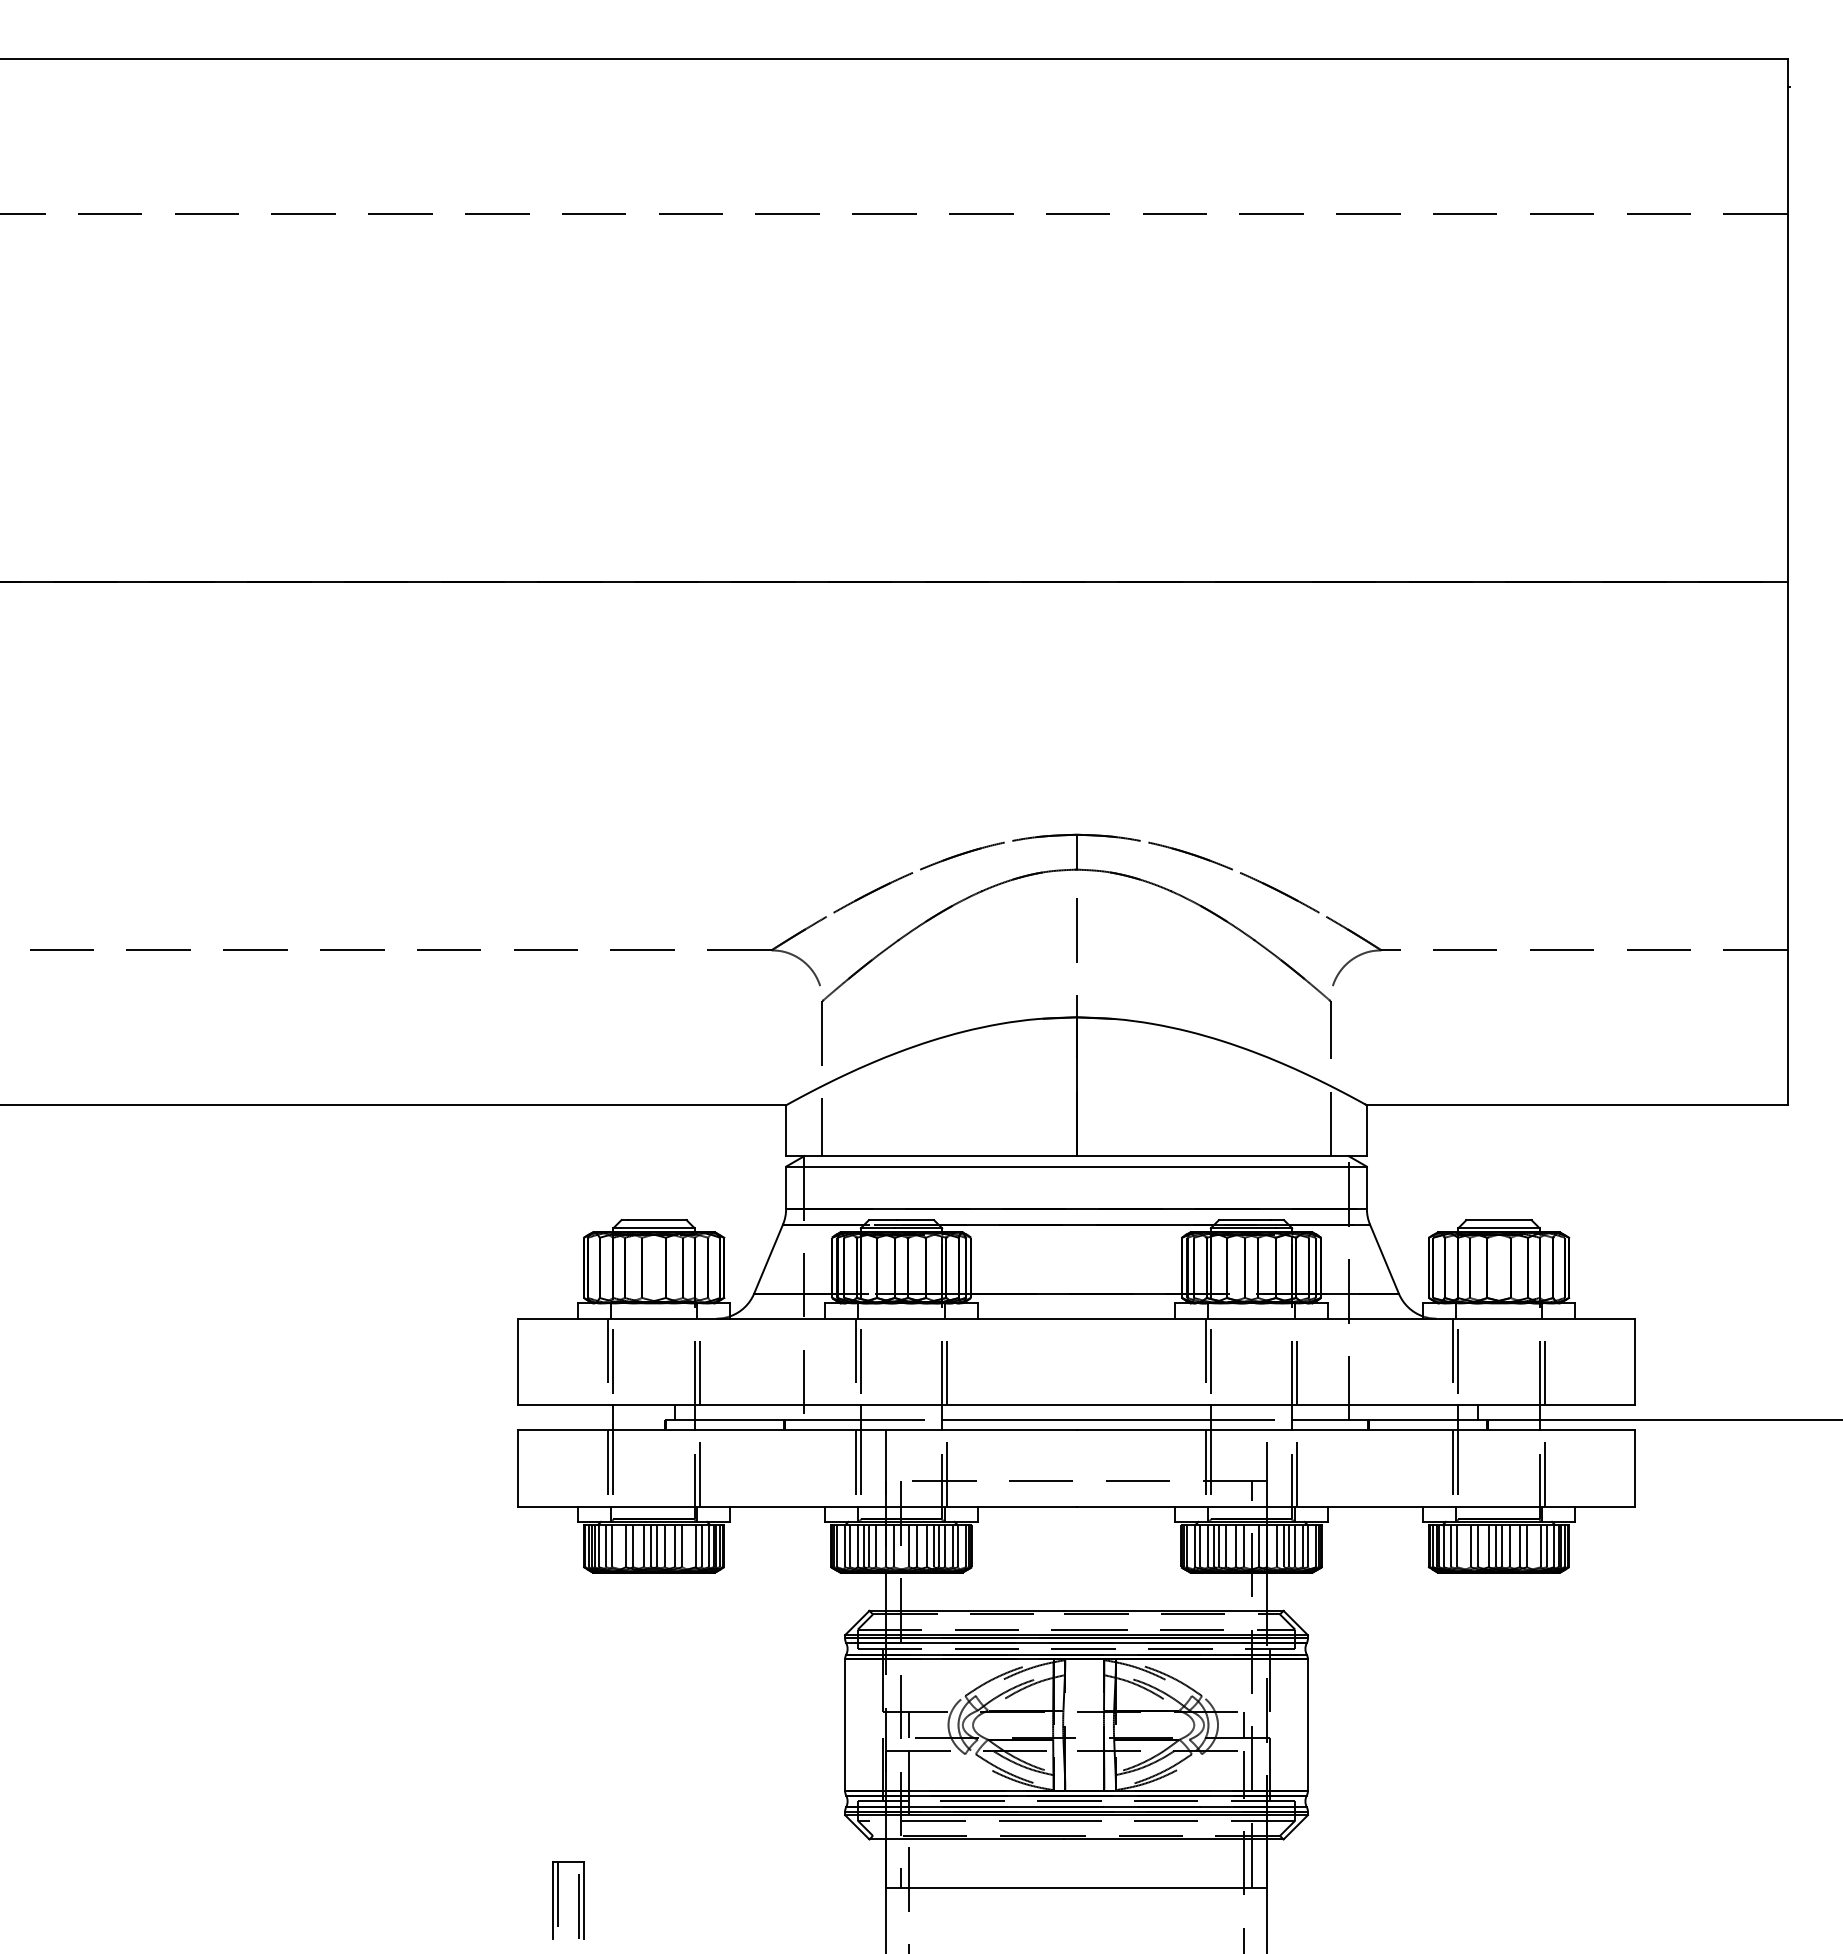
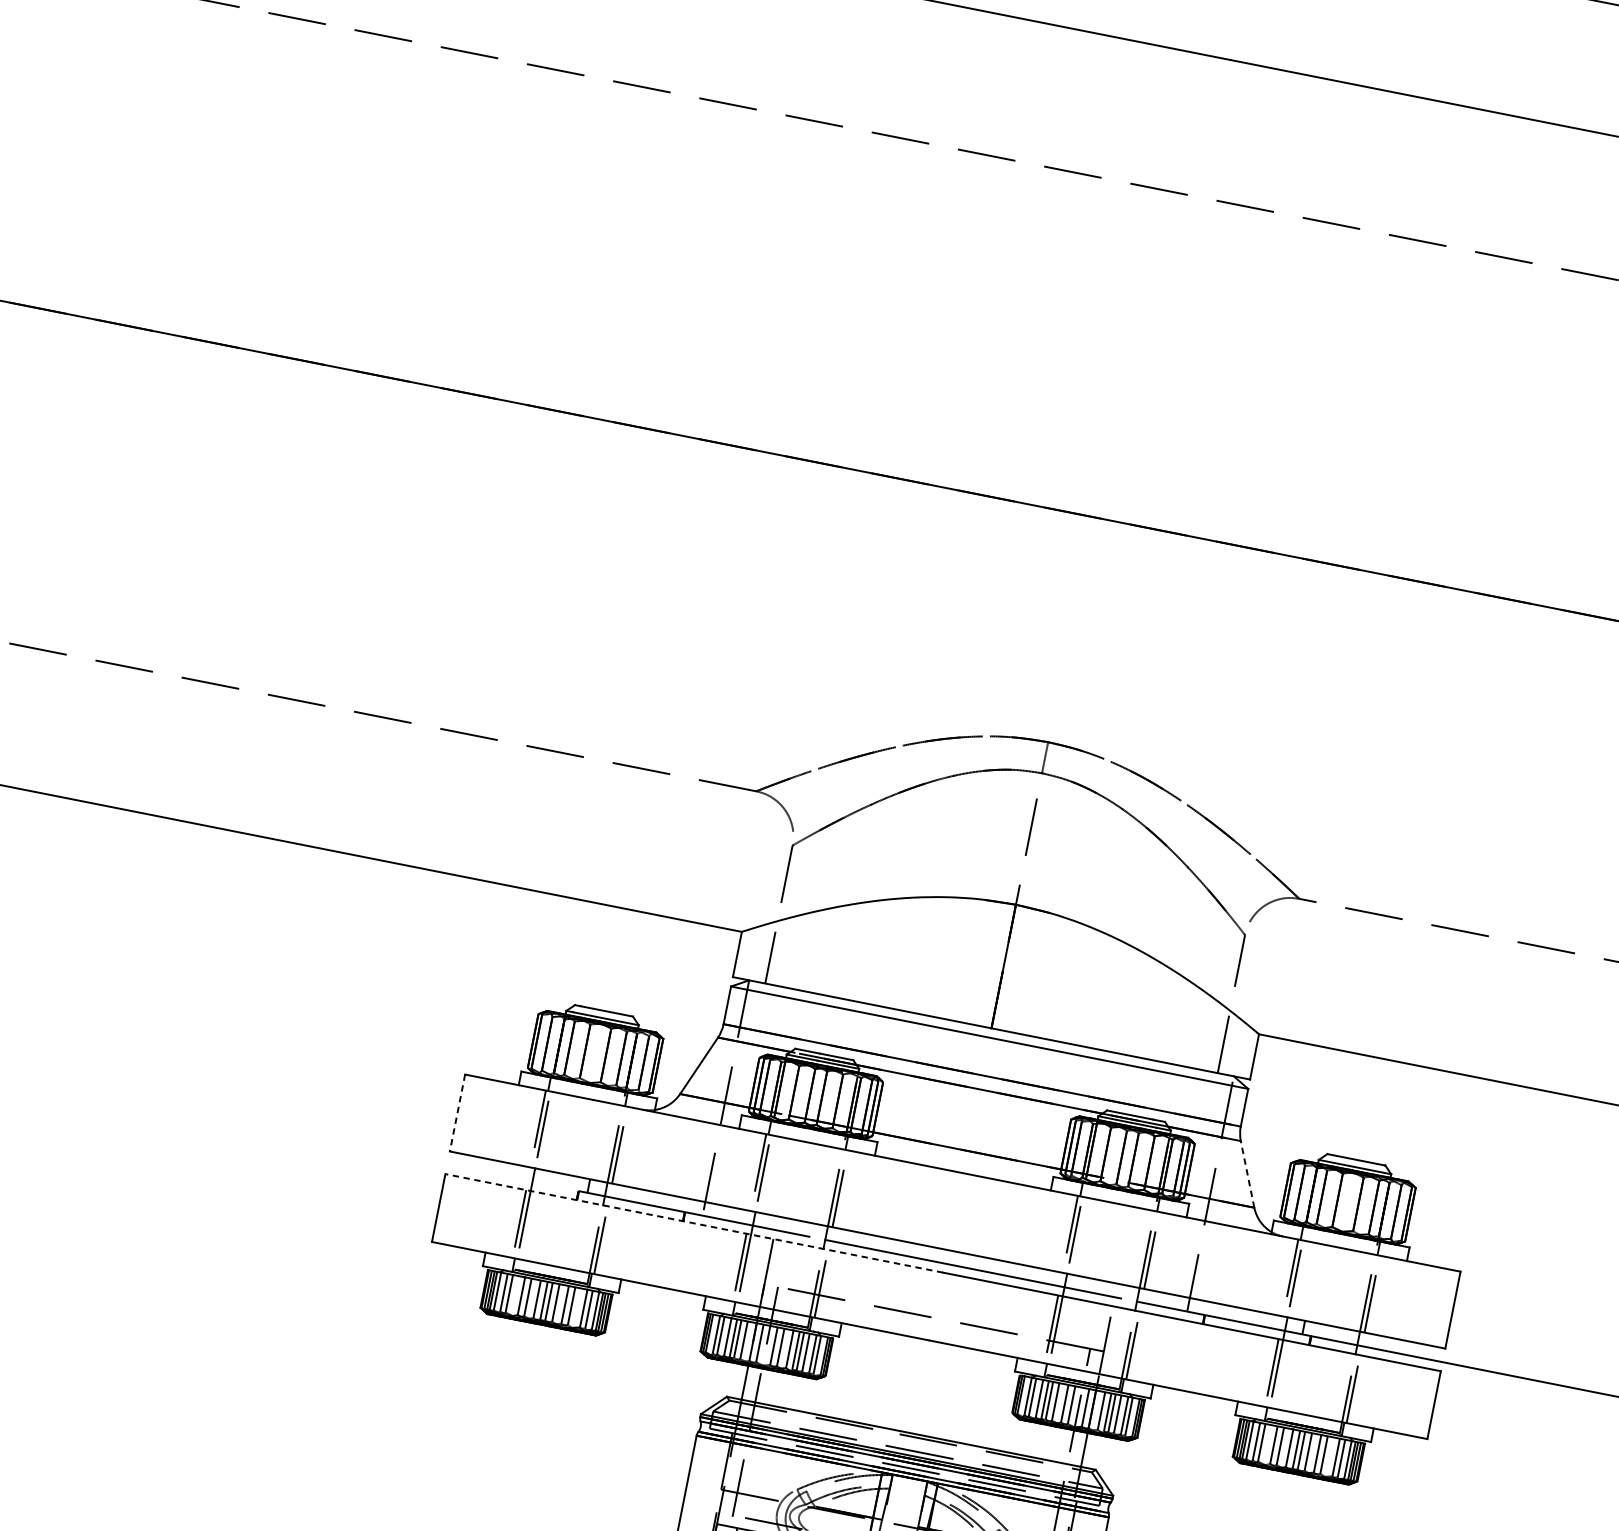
line: (1384, 1258) -> (1247, 1173), solid -> dashed
line: (517, 1362) -> (457, 1113), solid -> dashed
line: (796, 1430) -> (693, 1223), solid -> dashed
line: (908, 1724) -> (741, 1504), removed

